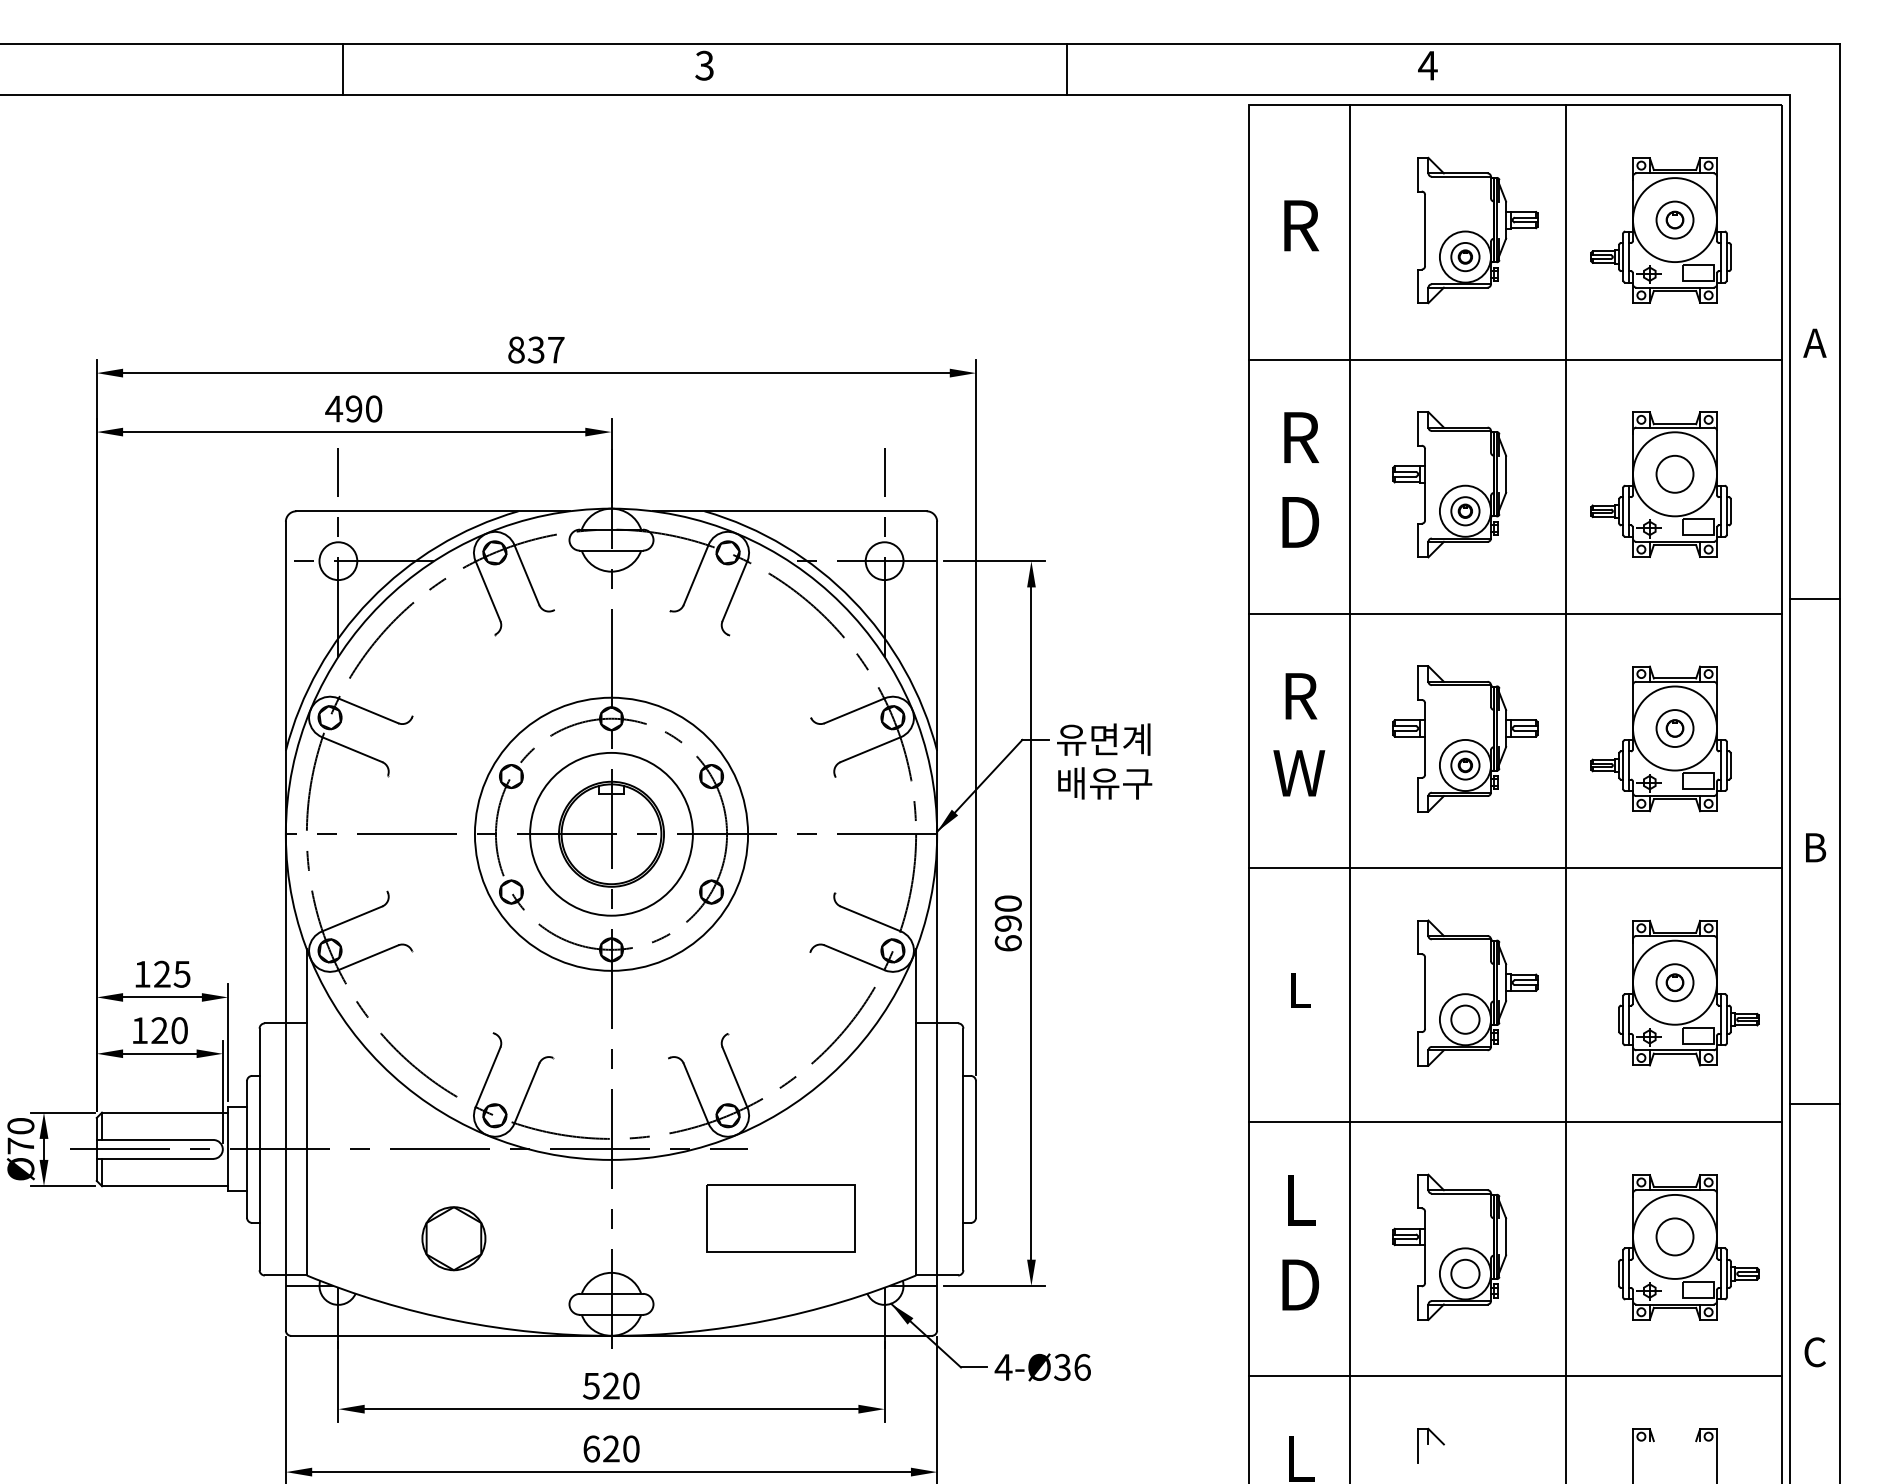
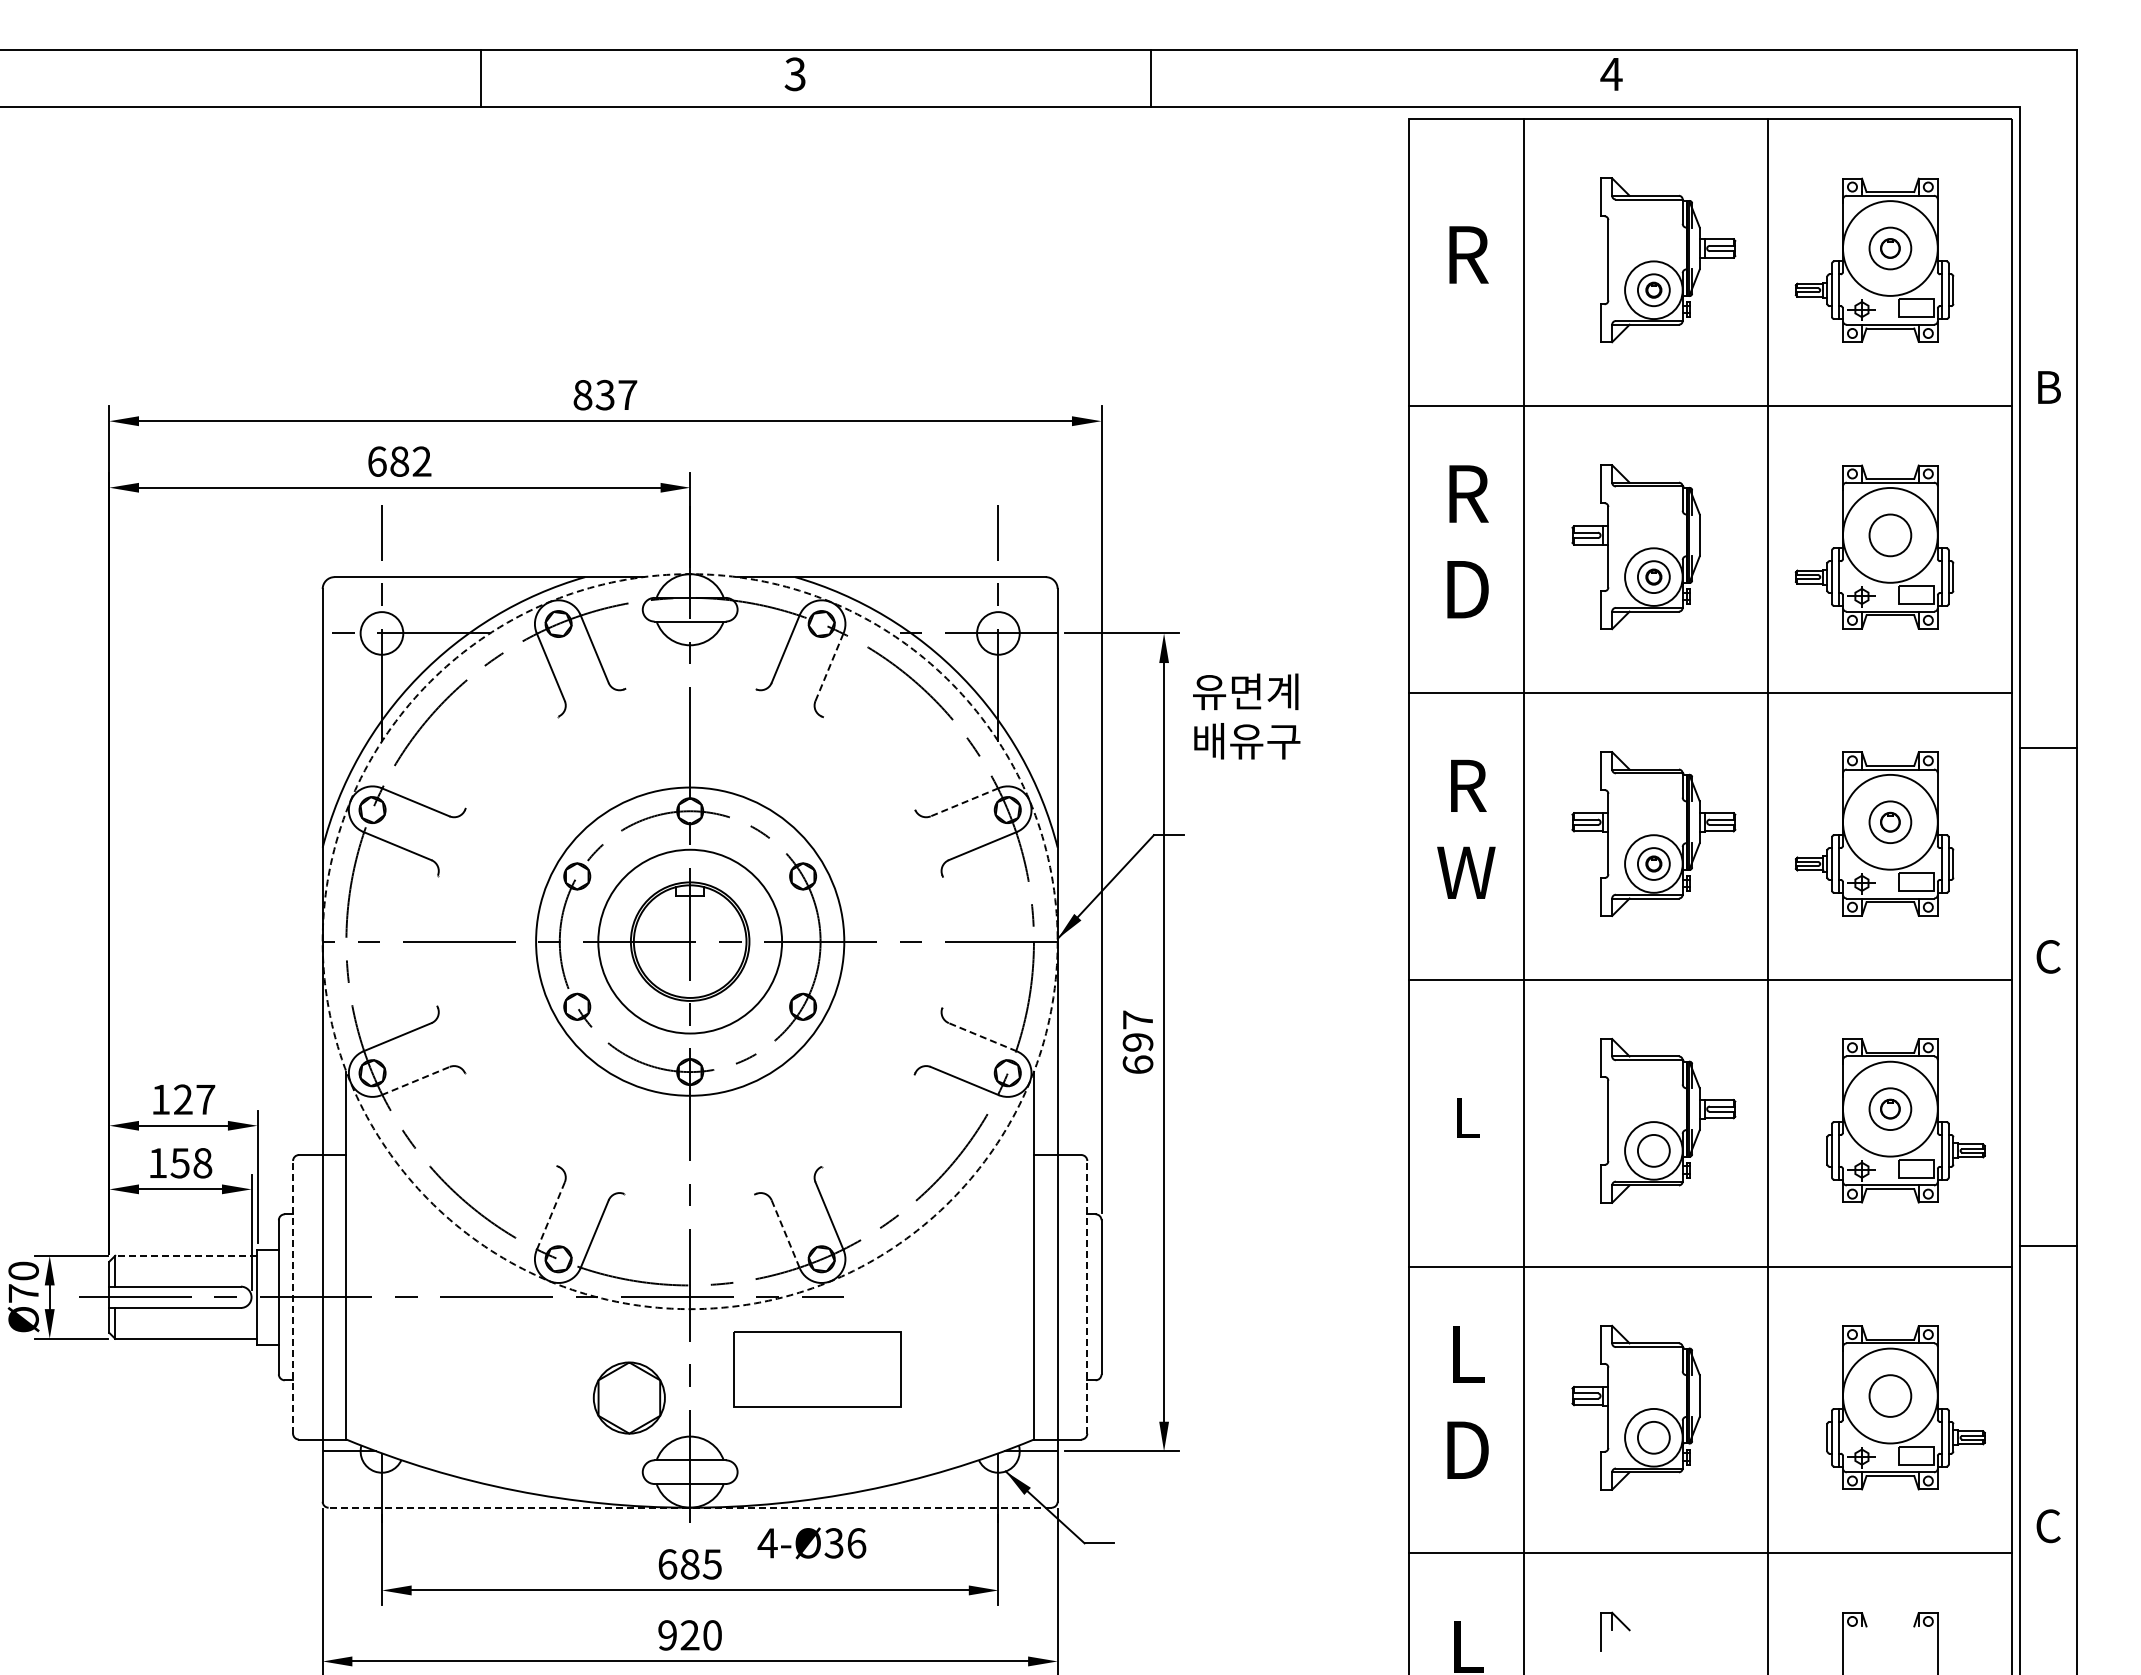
line: (343, 69) -> (481, 78), moved
line: (1066, 69) -> (1150, 78), moved
text: (1815, 343) -> (2048, 387), A -> B
text: (353, 408) -> (399, 461), 490 -> 682
line: (734, 591) -> (829, 667), solid -> dashed
line: (1814, 599) -> (2047, 748), moved
line: (854, 710) -> (964, 802), solid -> dashed
text: (1104, 761) -> (1246, 716), moved
circle: (610, 834) -> (689, 941), solid -> dashed
text: (1815, 847) -> (2048, 956), B -> C
text: (1007, 903) -> (1137, 1019), 690 -> 697
line: (870, 919) -> (982, 1037), solid -> dashed
line: (368, 958) -> (415, 1081), solid -> dashed
text: (182, 974) -> (205, 1099), 125 -> 127
text: (169, 1030) -> (191, 1163), 120 -> 158
line: (487, 1077) -> (550, 1216), solid -> dashed
line: (695, 1093) -> (785, 1234), solid -> dashed
line: (164, 1112) -> (185, 1255), solid -> dashed
line: (260, 1148) -> (293, 1296), solid -> dashed
line: (963, 1148) -> (1087, 1296), solid -> dashed
part: (781, 1218) -> (817, 1369), moved
part: (453, 1238) -> (628, 1397), moved
line: (611, 1335) -> (690, 1507), solid -> dashed
text: (1042, 1367) -> (811, 1543), moved
text: (610, 1386) -> (689, 1564), 520 -> 685
text: (591, 1449) -> (667, 1635), 620 -> 920

